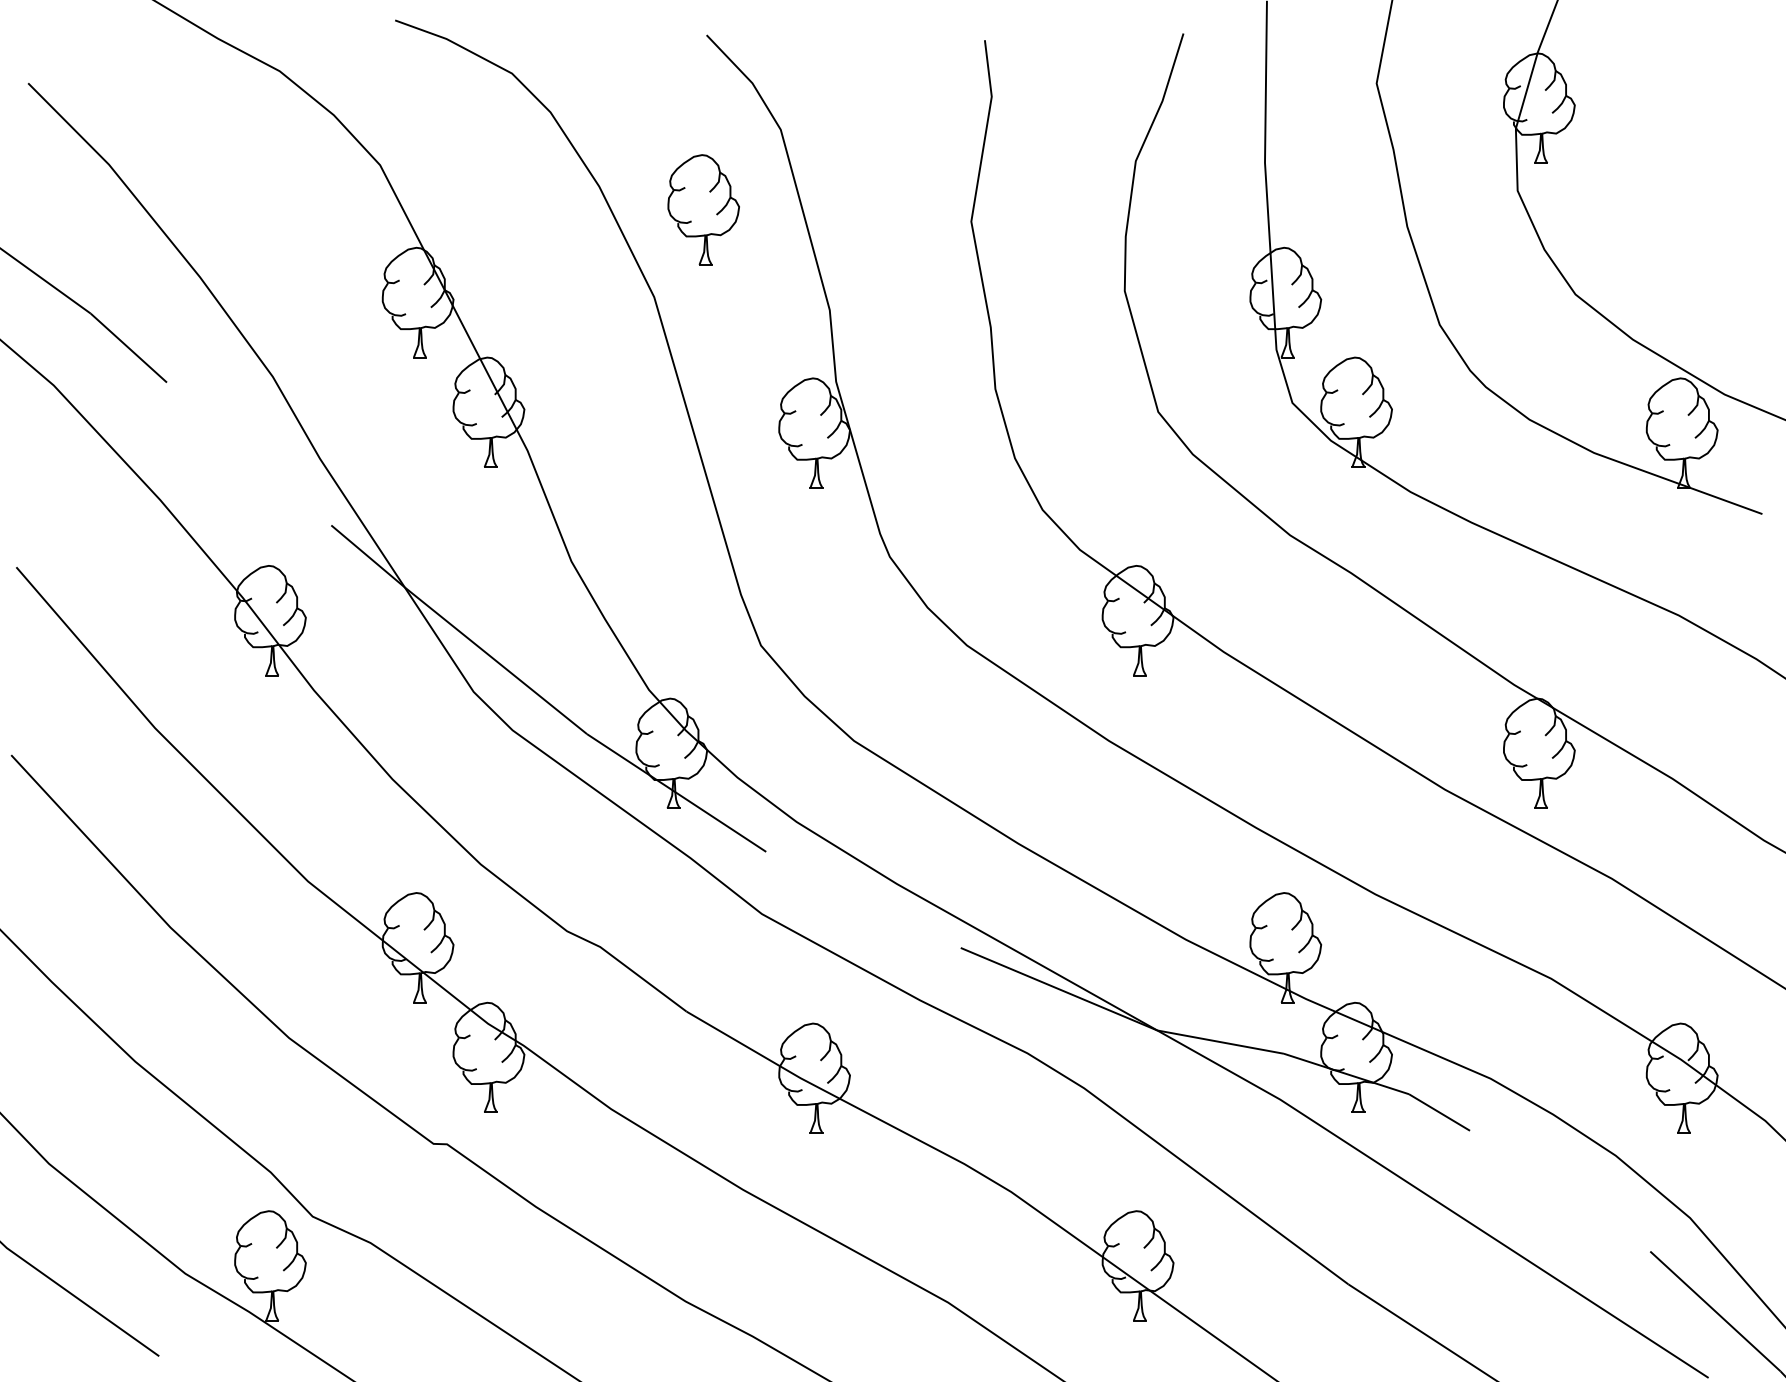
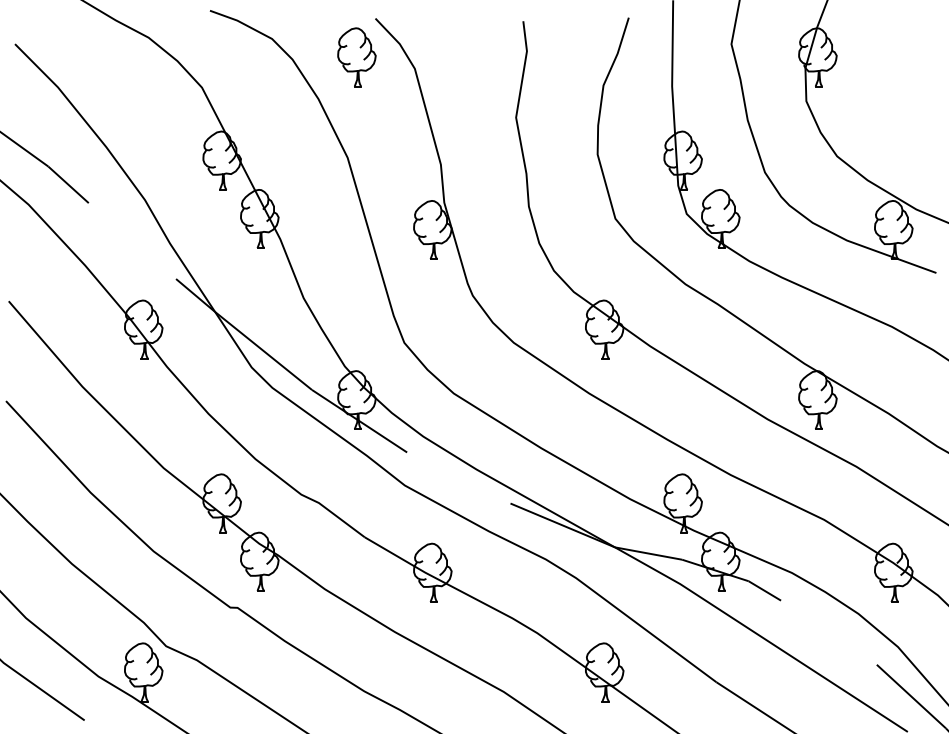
part: (702, 210) -> (356, 57), moved

